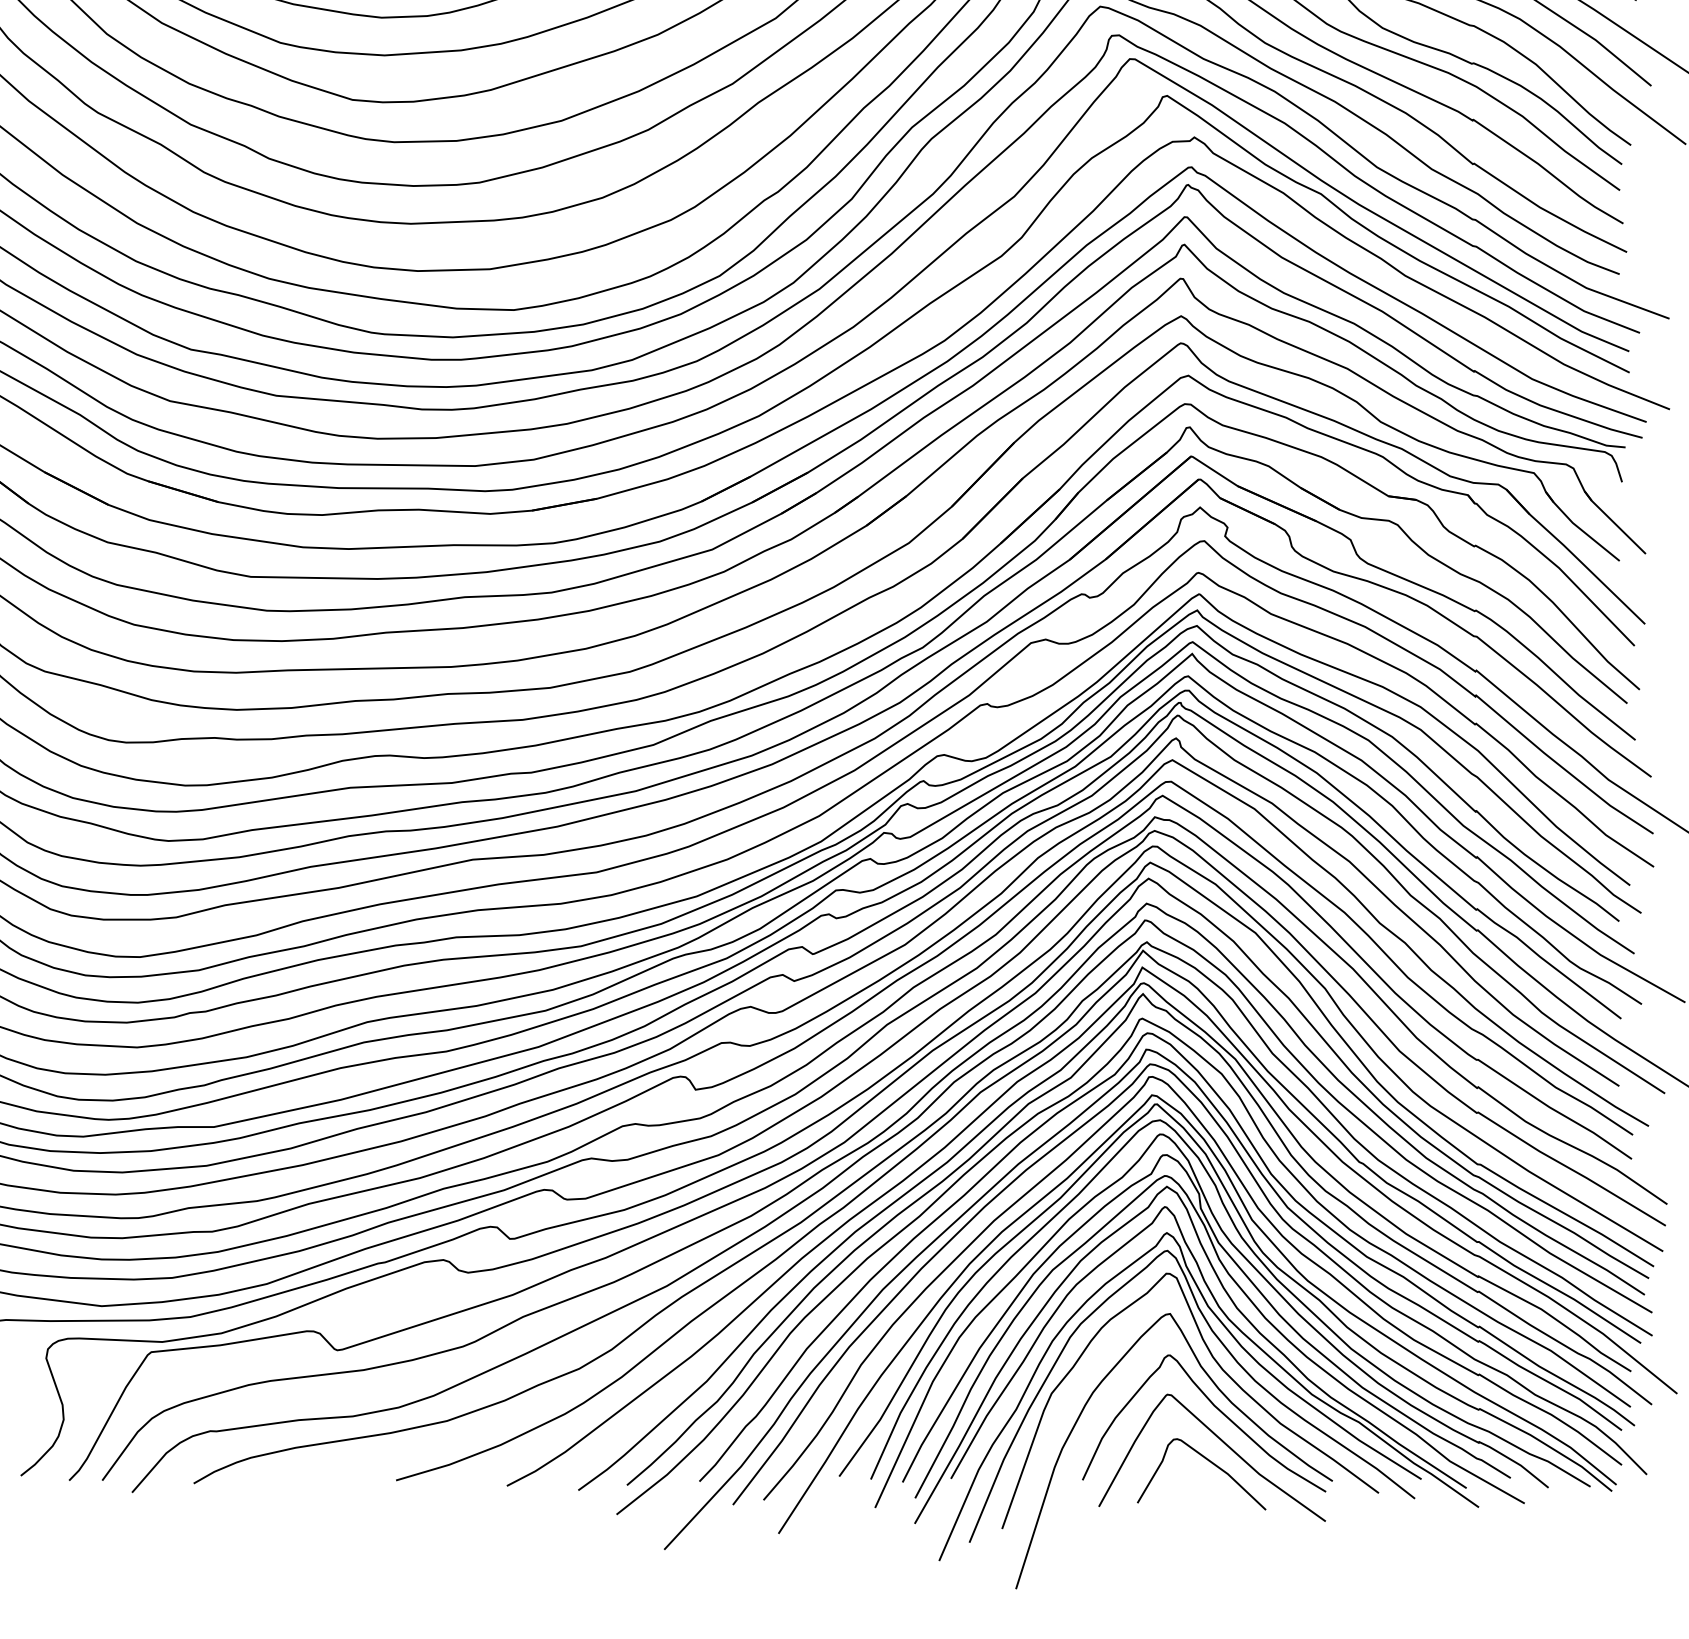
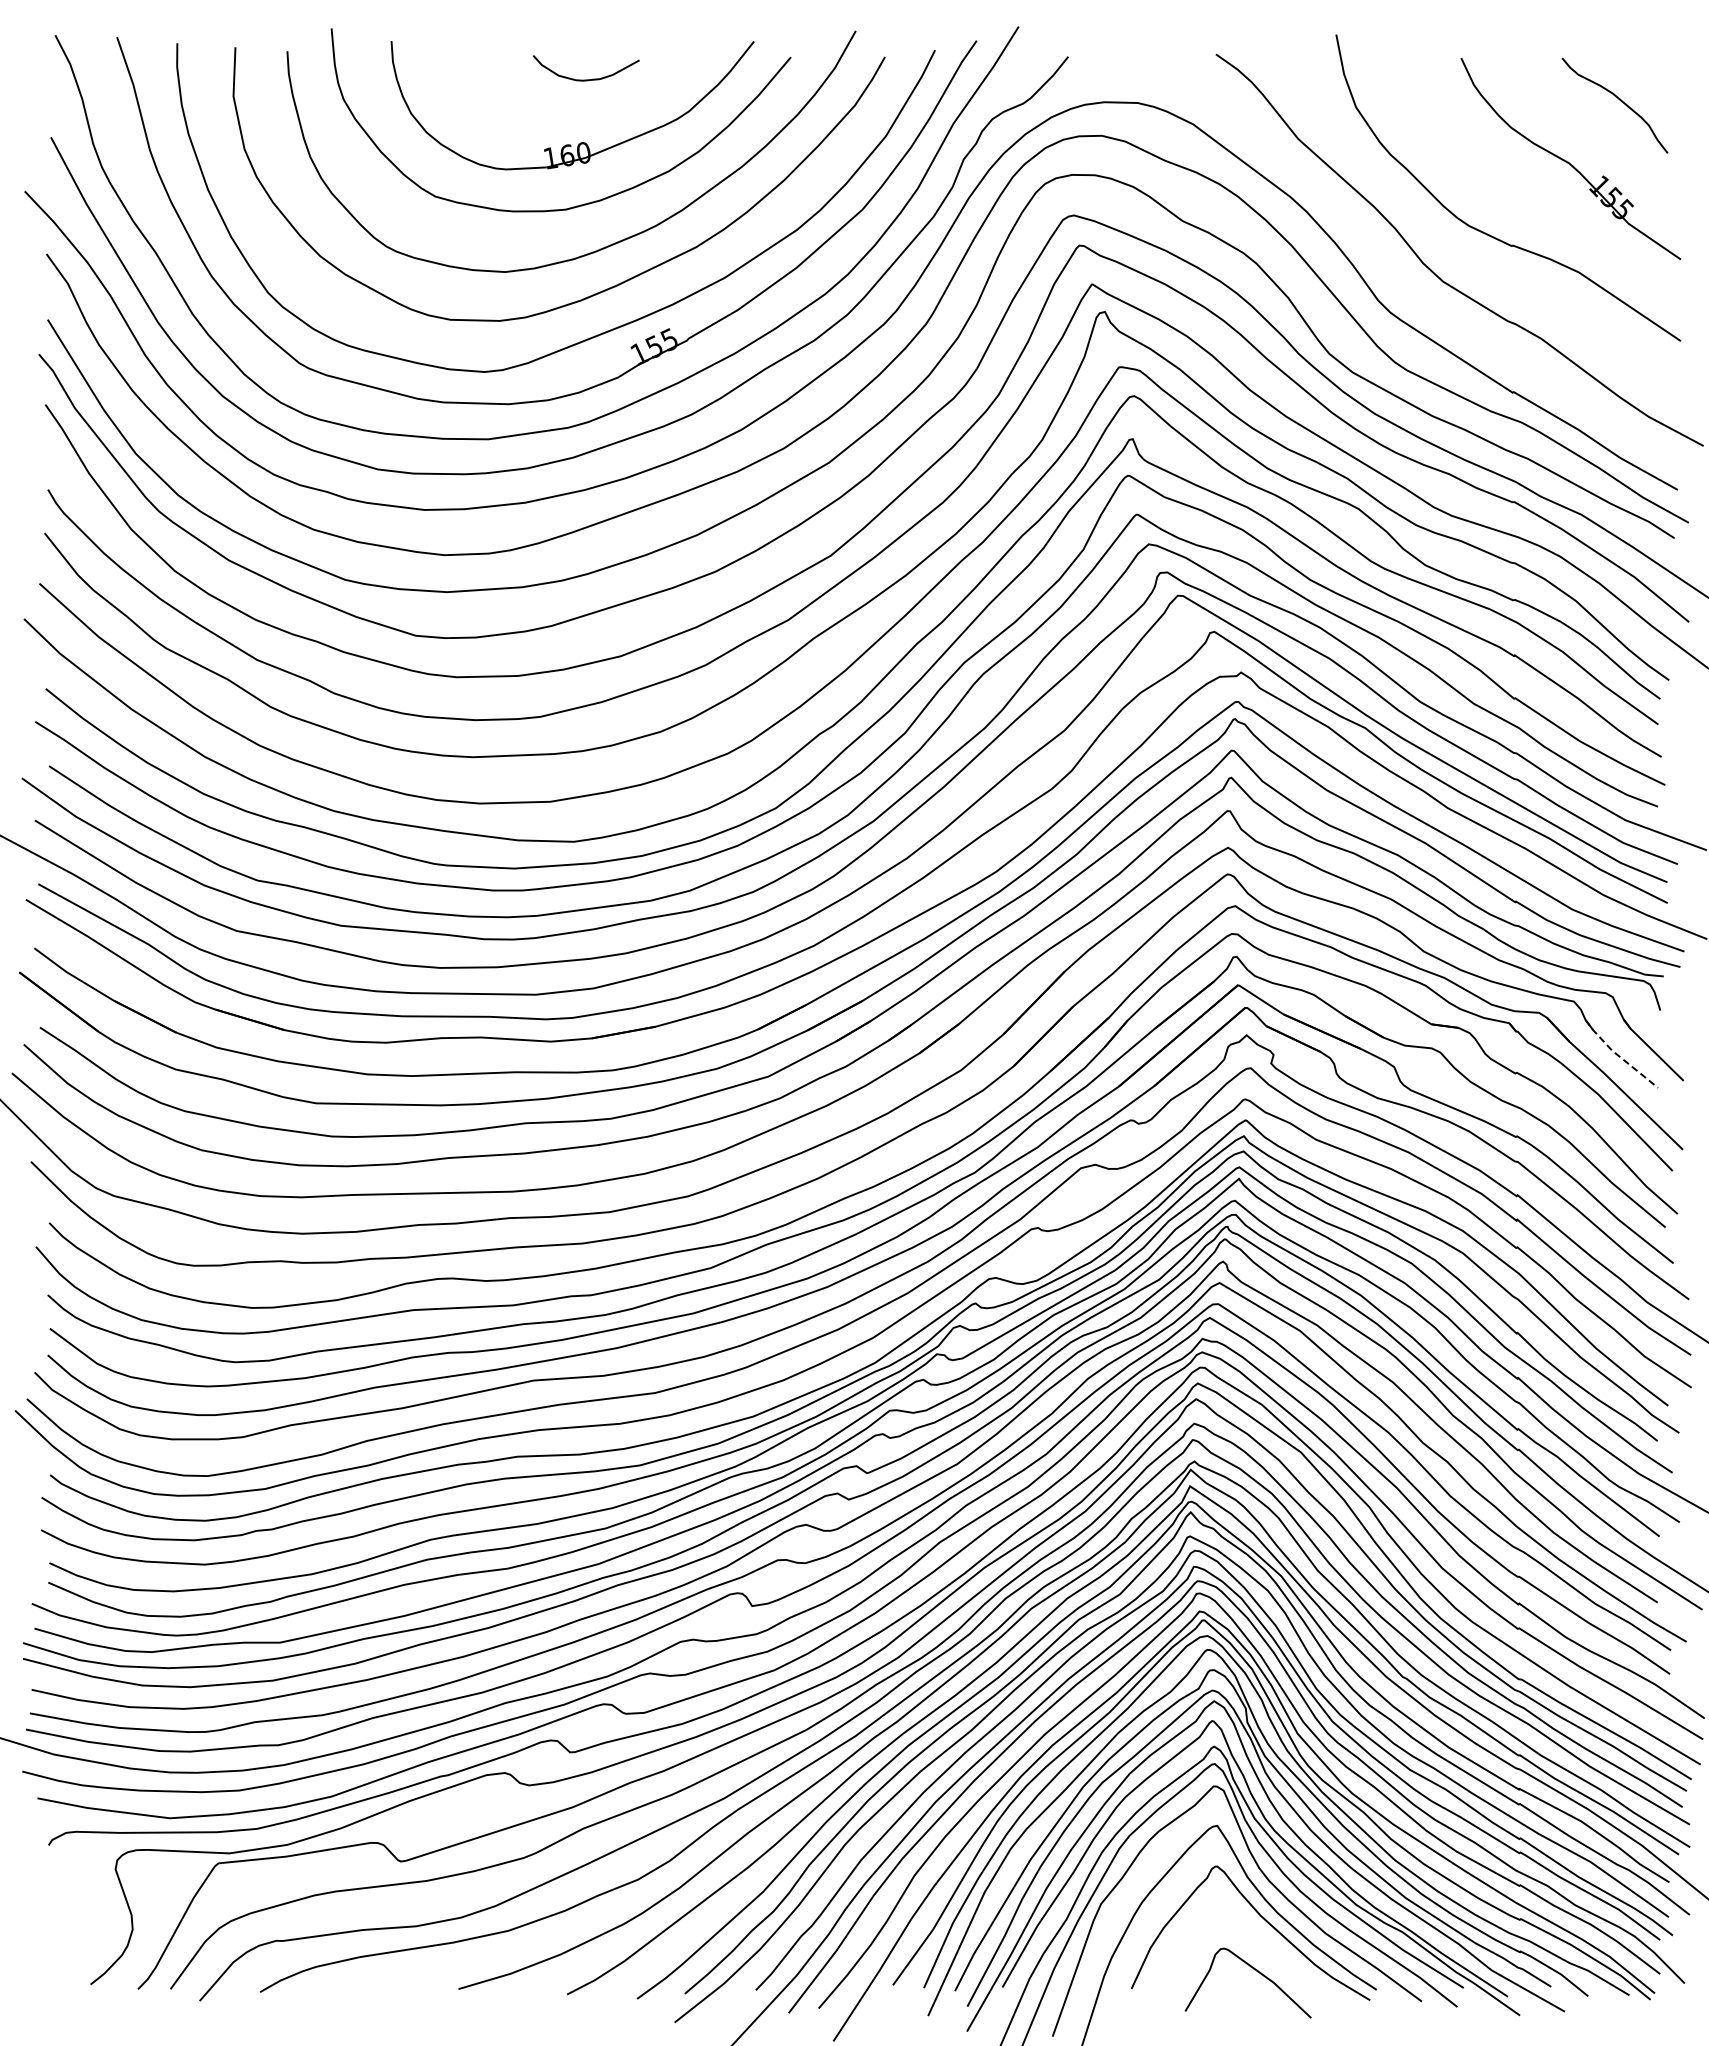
line: (1579, 529) -> (1618, 1056), solid -> dashed
curve: (1224, 1444) -> (1270, 1953), removed

